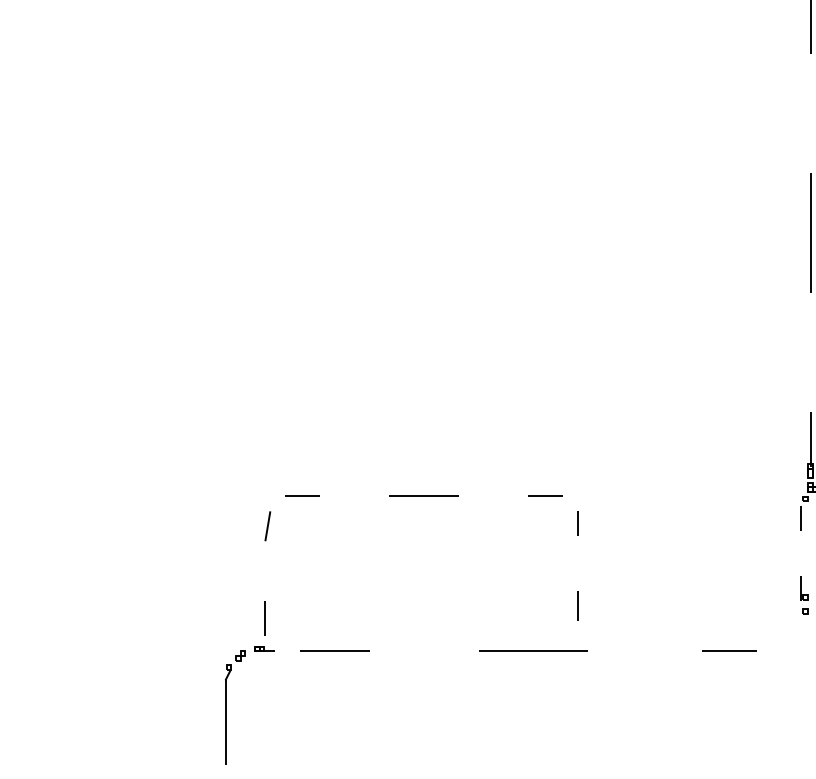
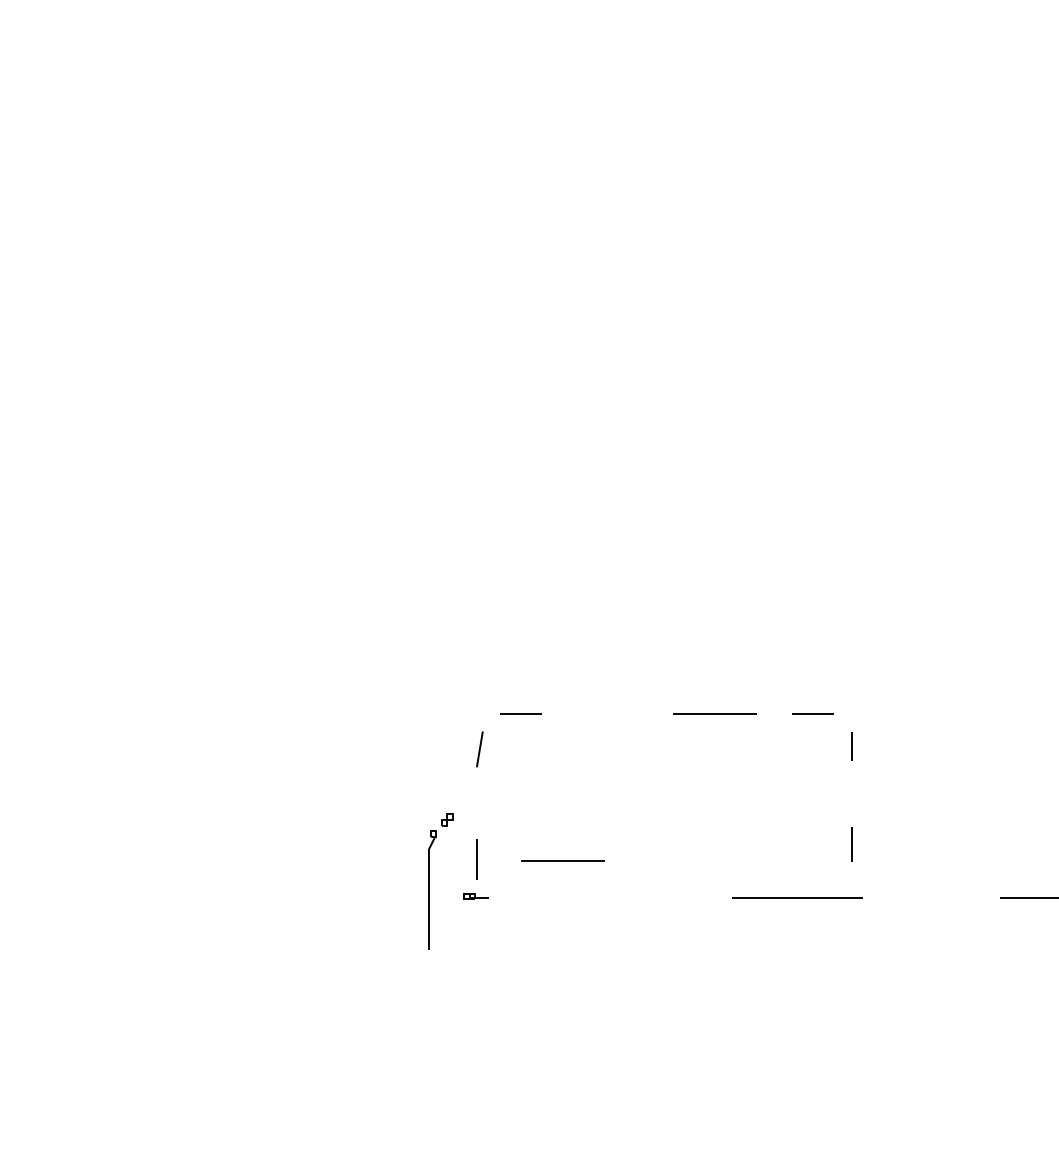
line: (423, 496) -> (714, 713), moved
line: (334, 649) -> (562, 860), moved
part: (225, 707) -> (429, 881), moved

